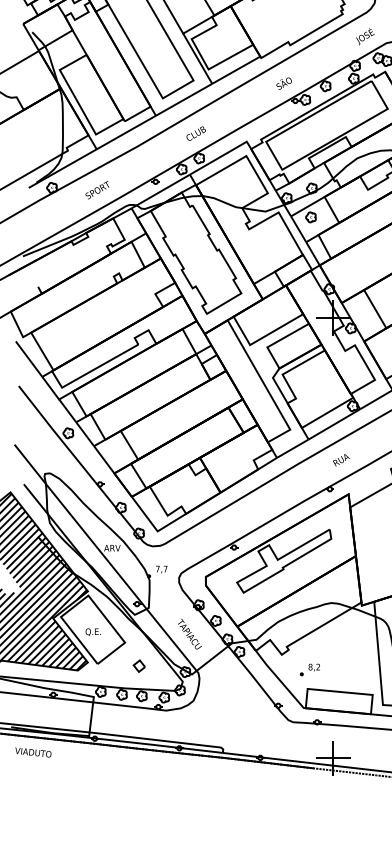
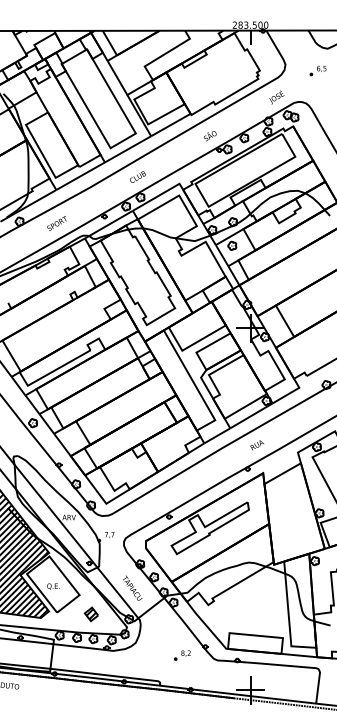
part: (138, 666) -> (90, 614), size x1.43
part: (310, 669) -> (182, 655), moved

